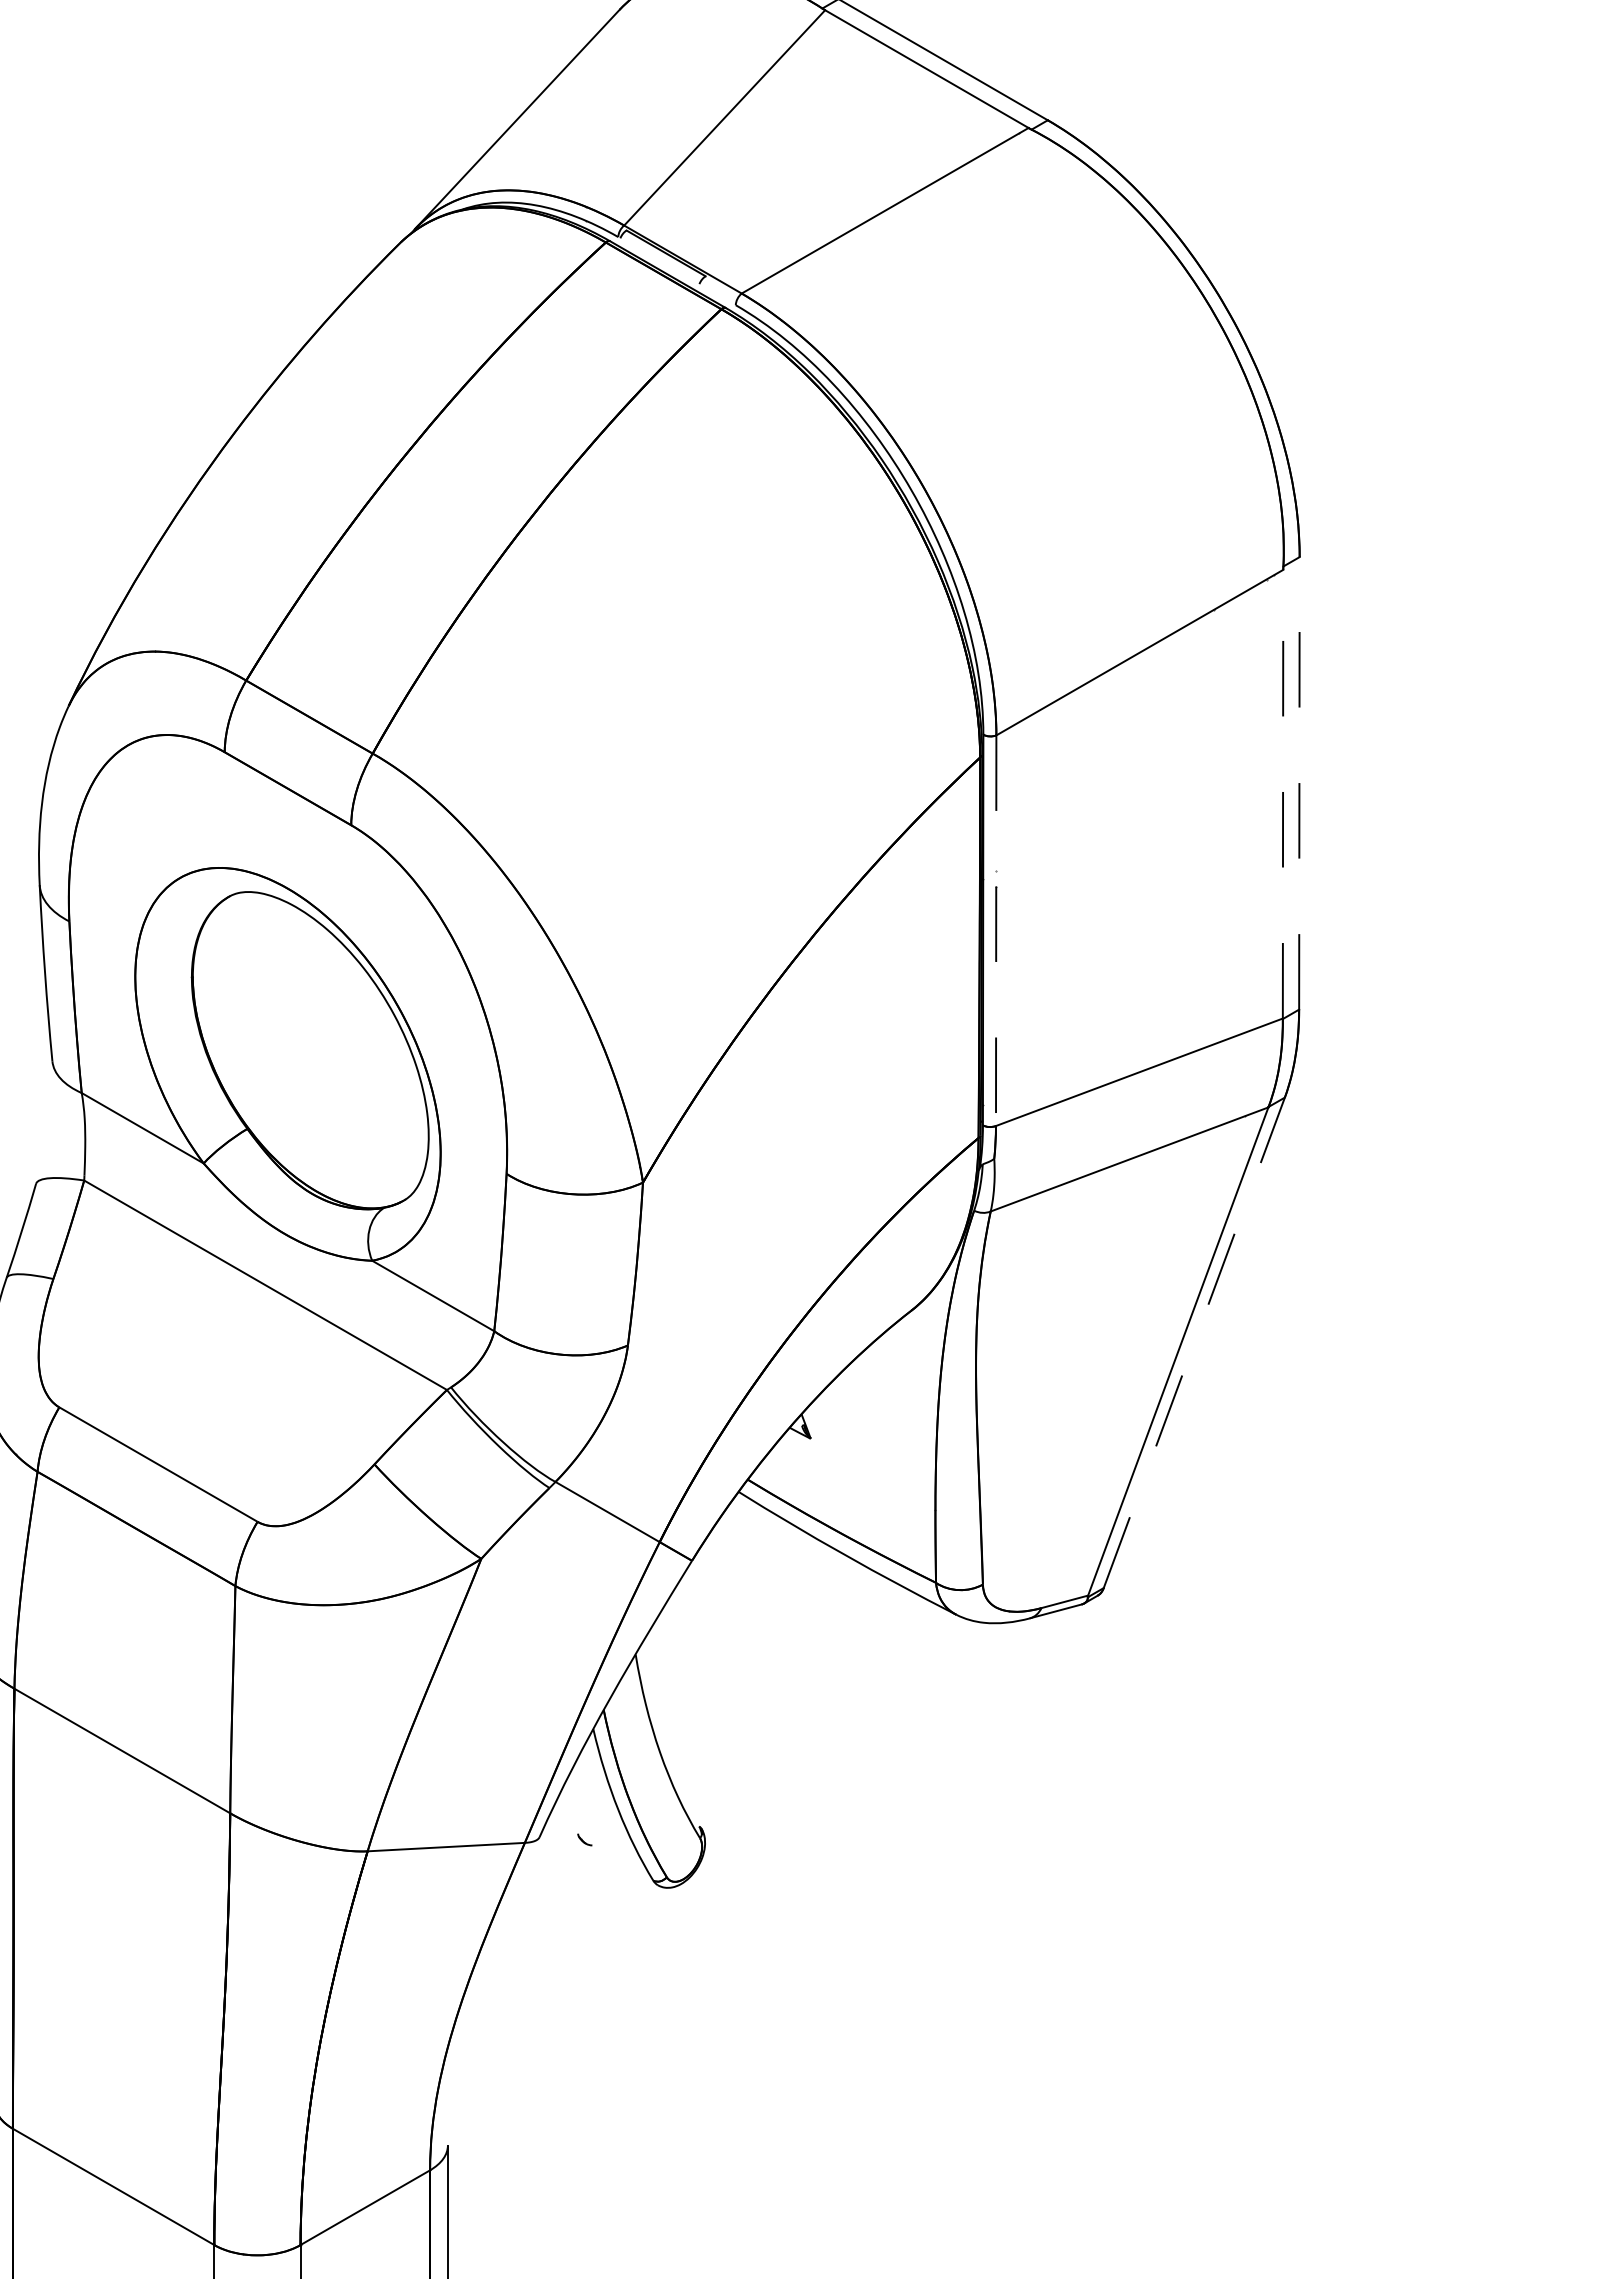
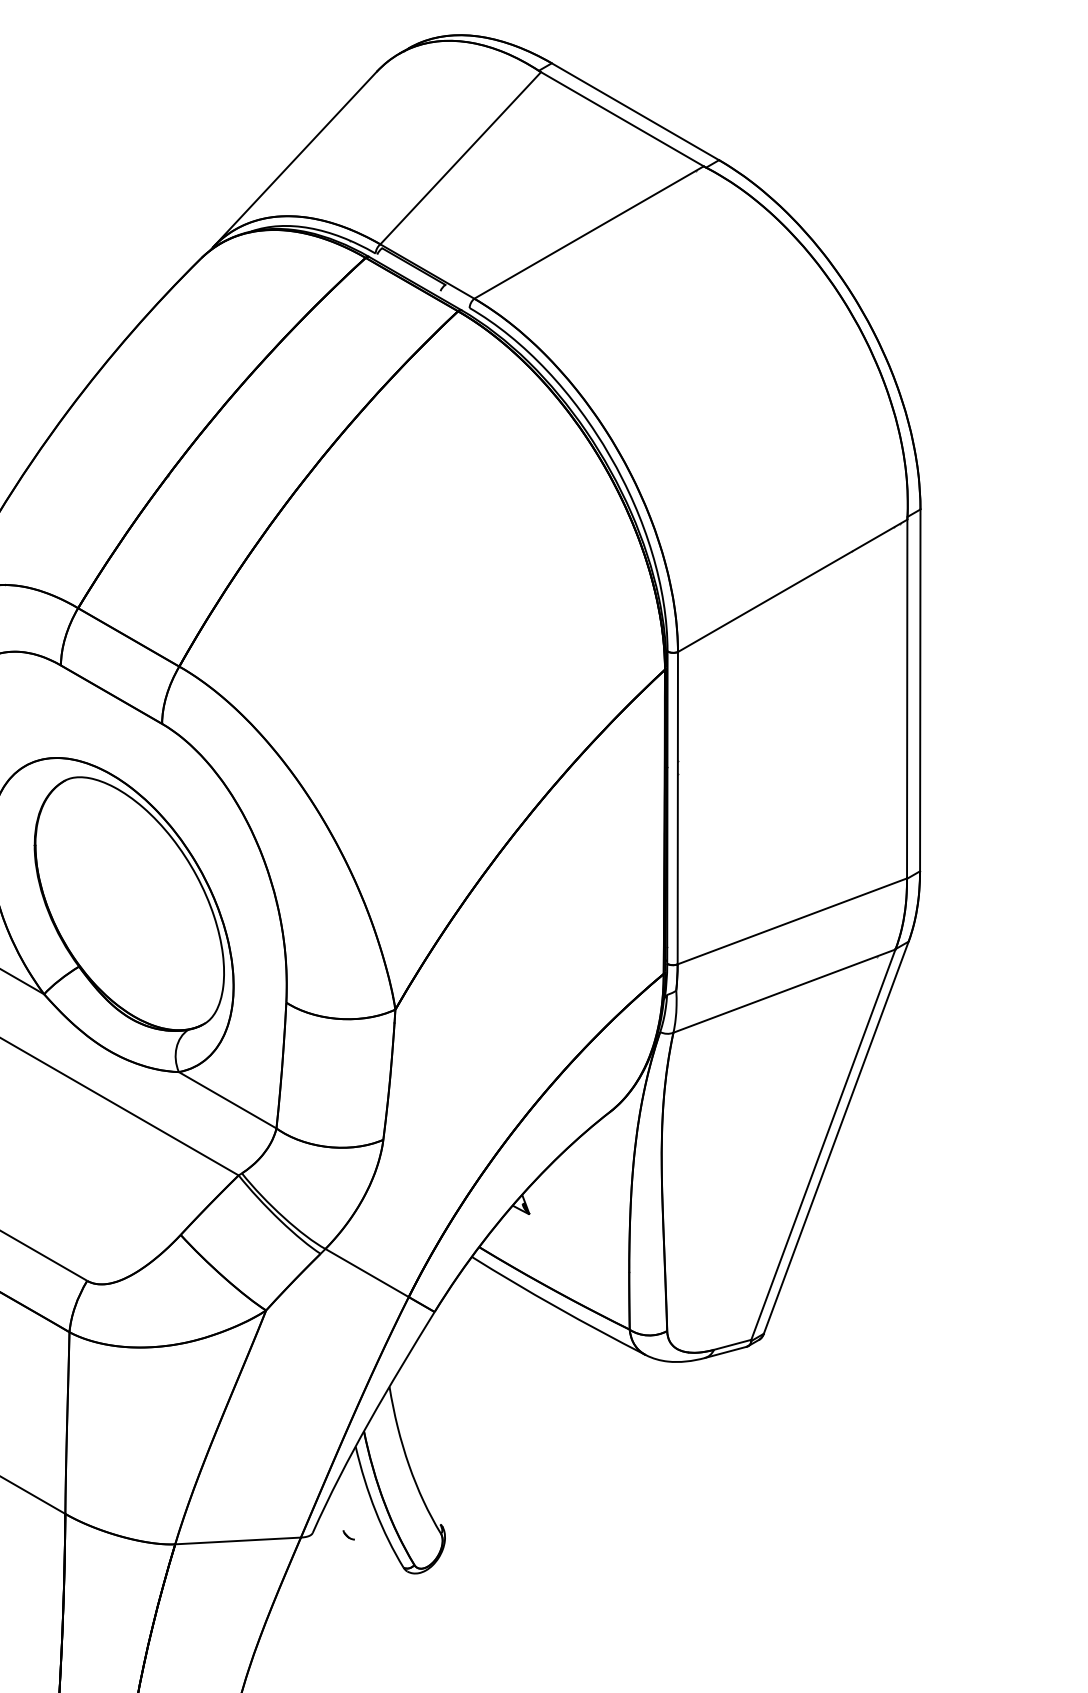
line: (1299, 782) -> (920, 689), dashed -> solid
line: (1283, 793) -> (907, 698), dashed -> solid
line: (996, 931) -> (678, 808), dashed -> solid
line: (1194, 1342) -> (836, 1137), dashed -> solid

